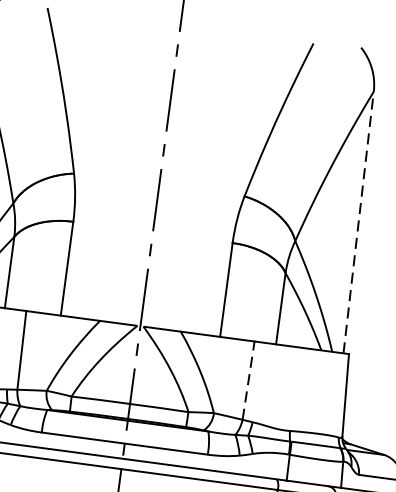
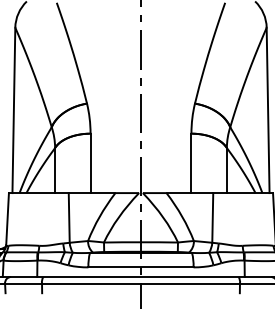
line: (359, 222) -> (268, 110), dashed -> solid
line: (248, 379) -> (212, 217), dashed -> solid

